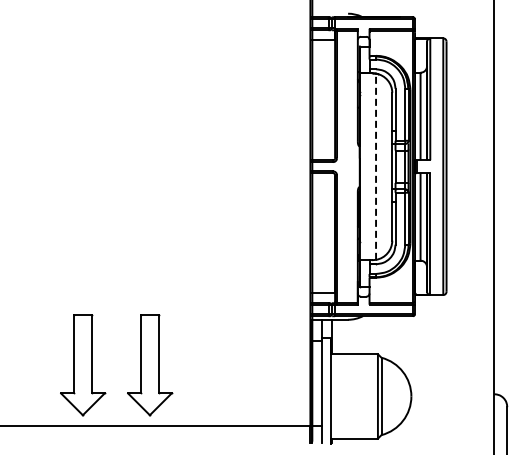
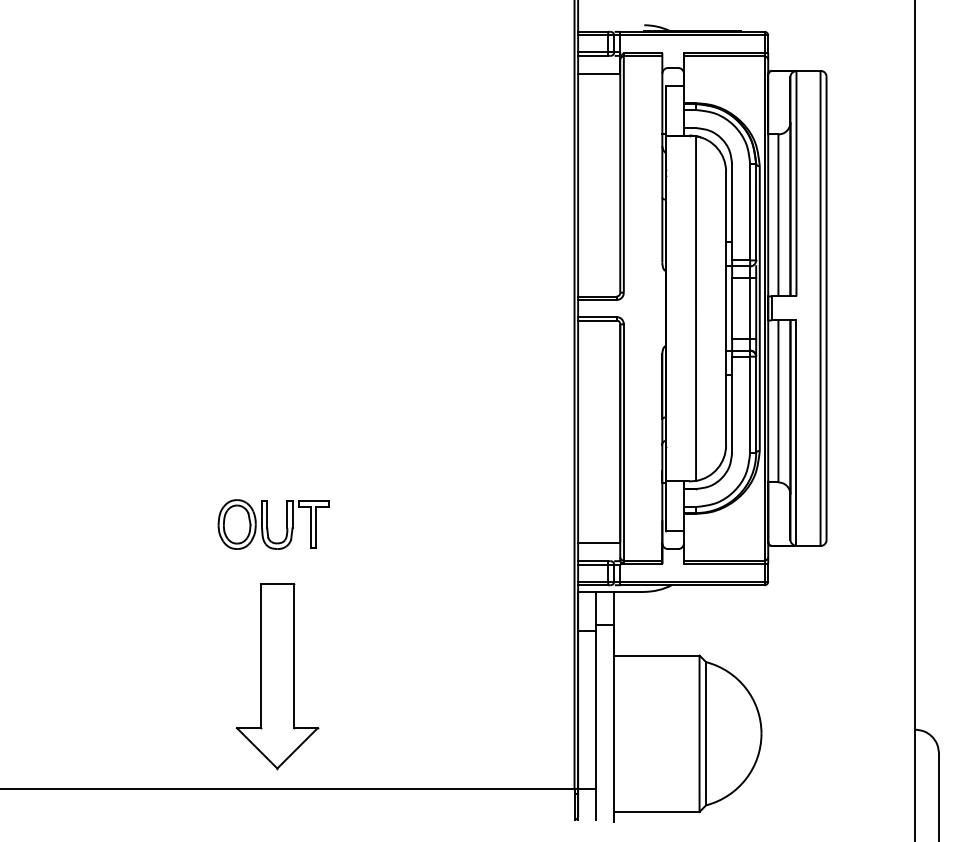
line: (376, 166) -> (696, 308), dashed -> solid
part: (147, 283) -> (272, 524), added
part: (83, 365) -> (154, 676), removed

